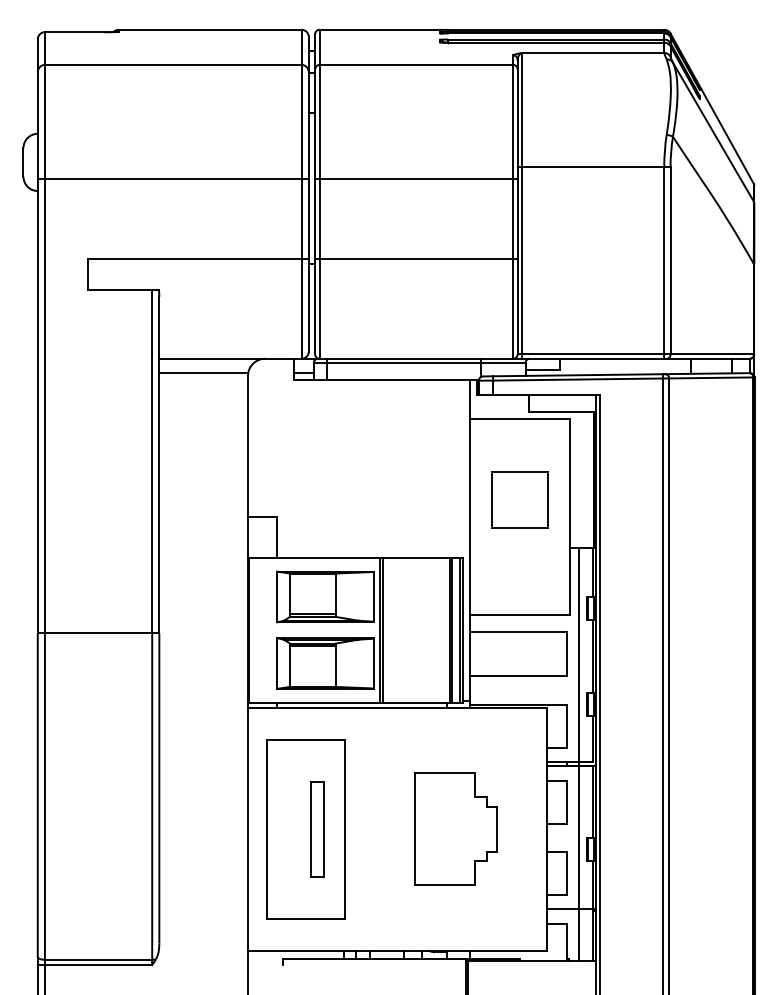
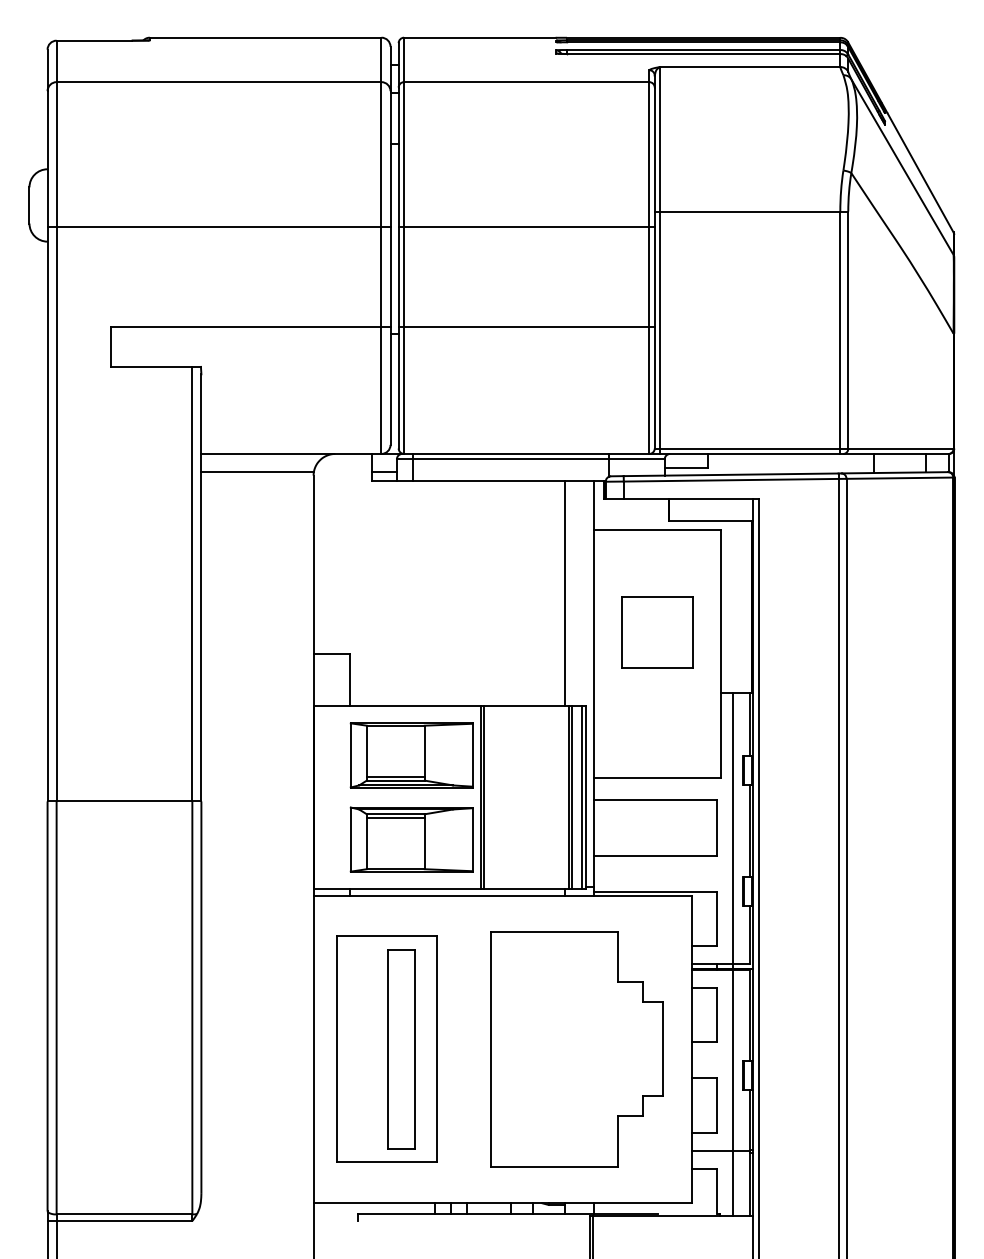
line: (446, 468) -> (564, 592), added
part: (455, 828) -> (576, 1048), size x1.67
part: (317, 829) -> (401, 1049), size x1.67

